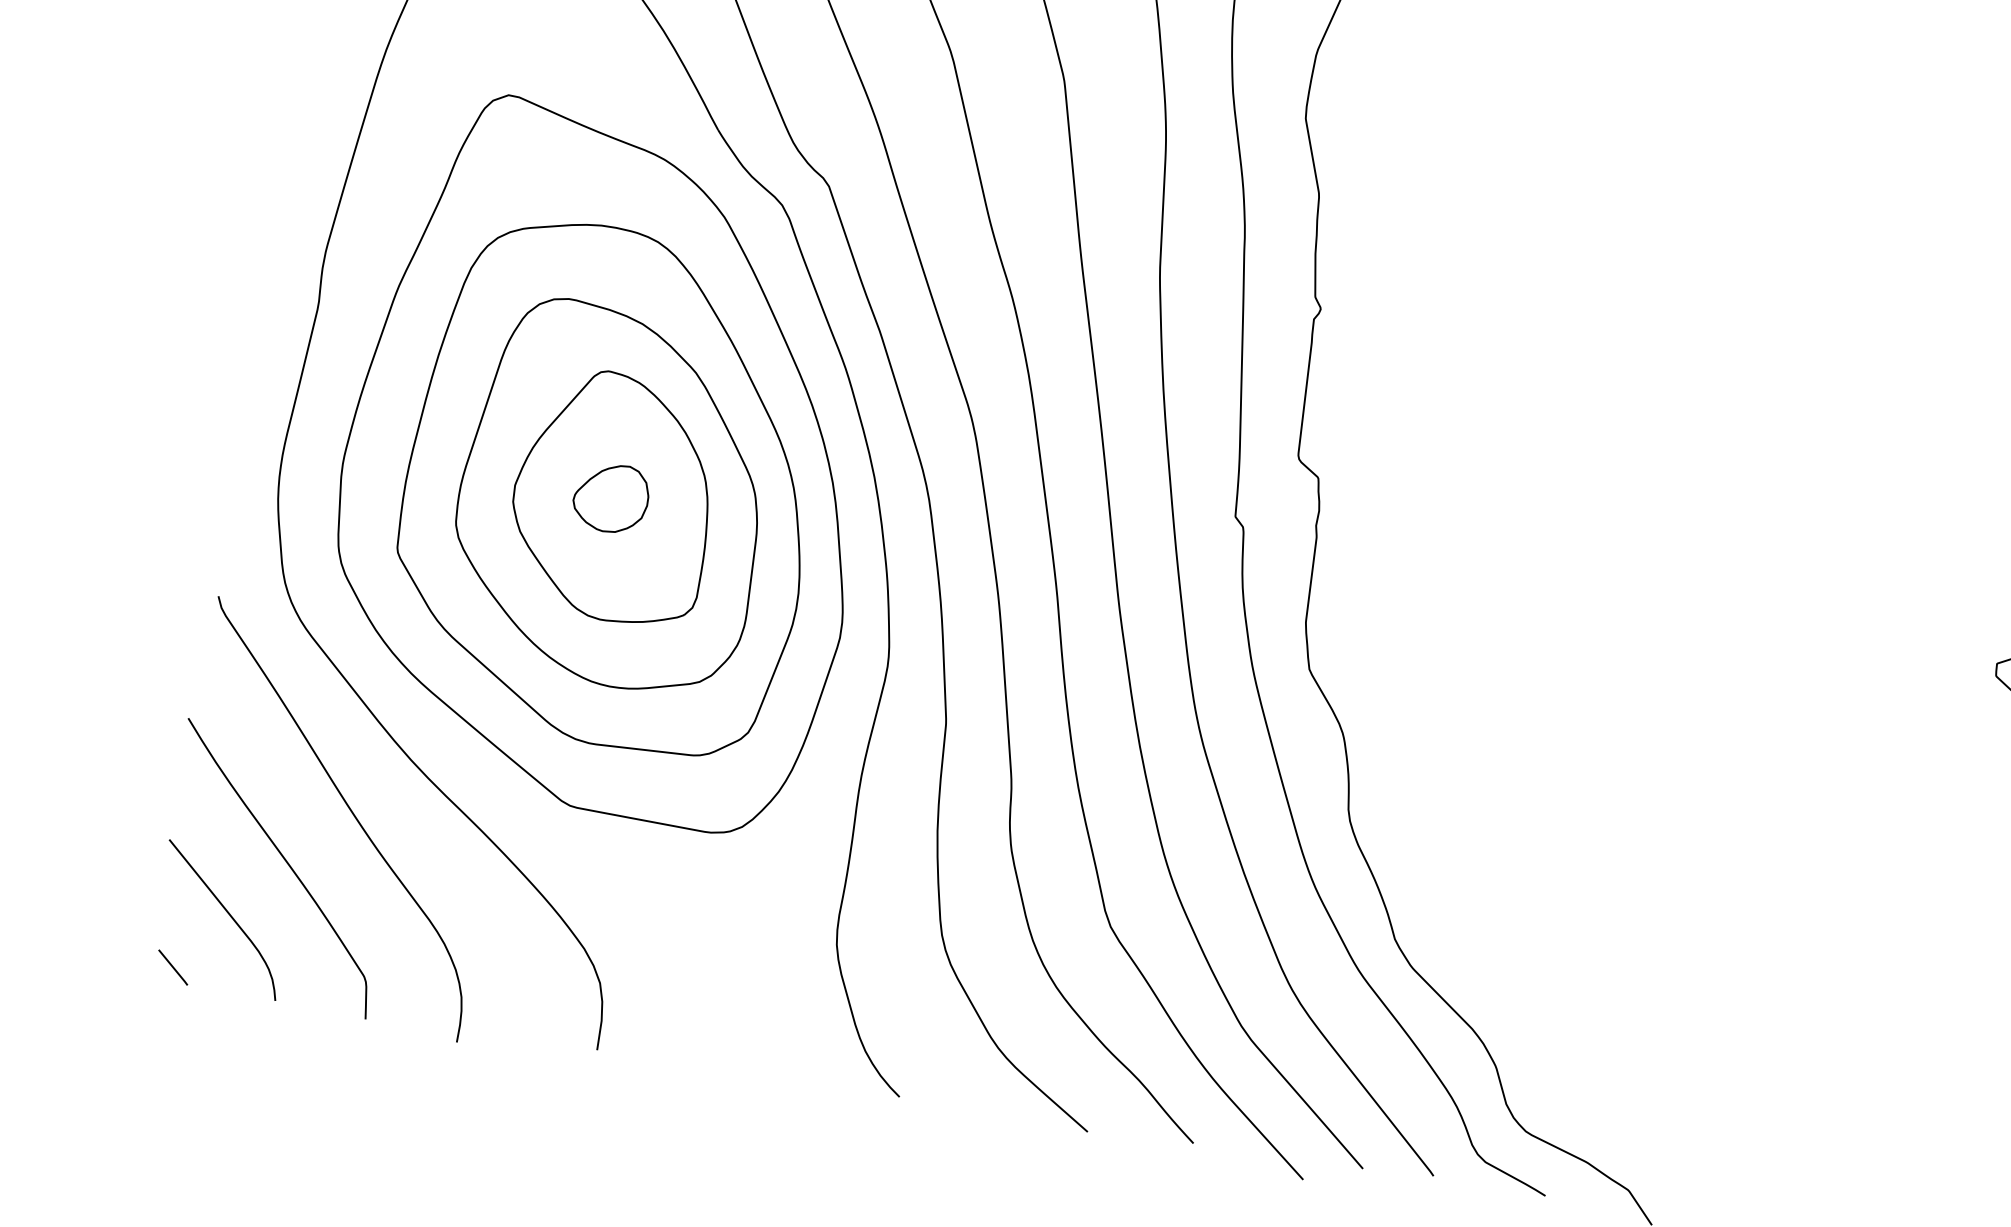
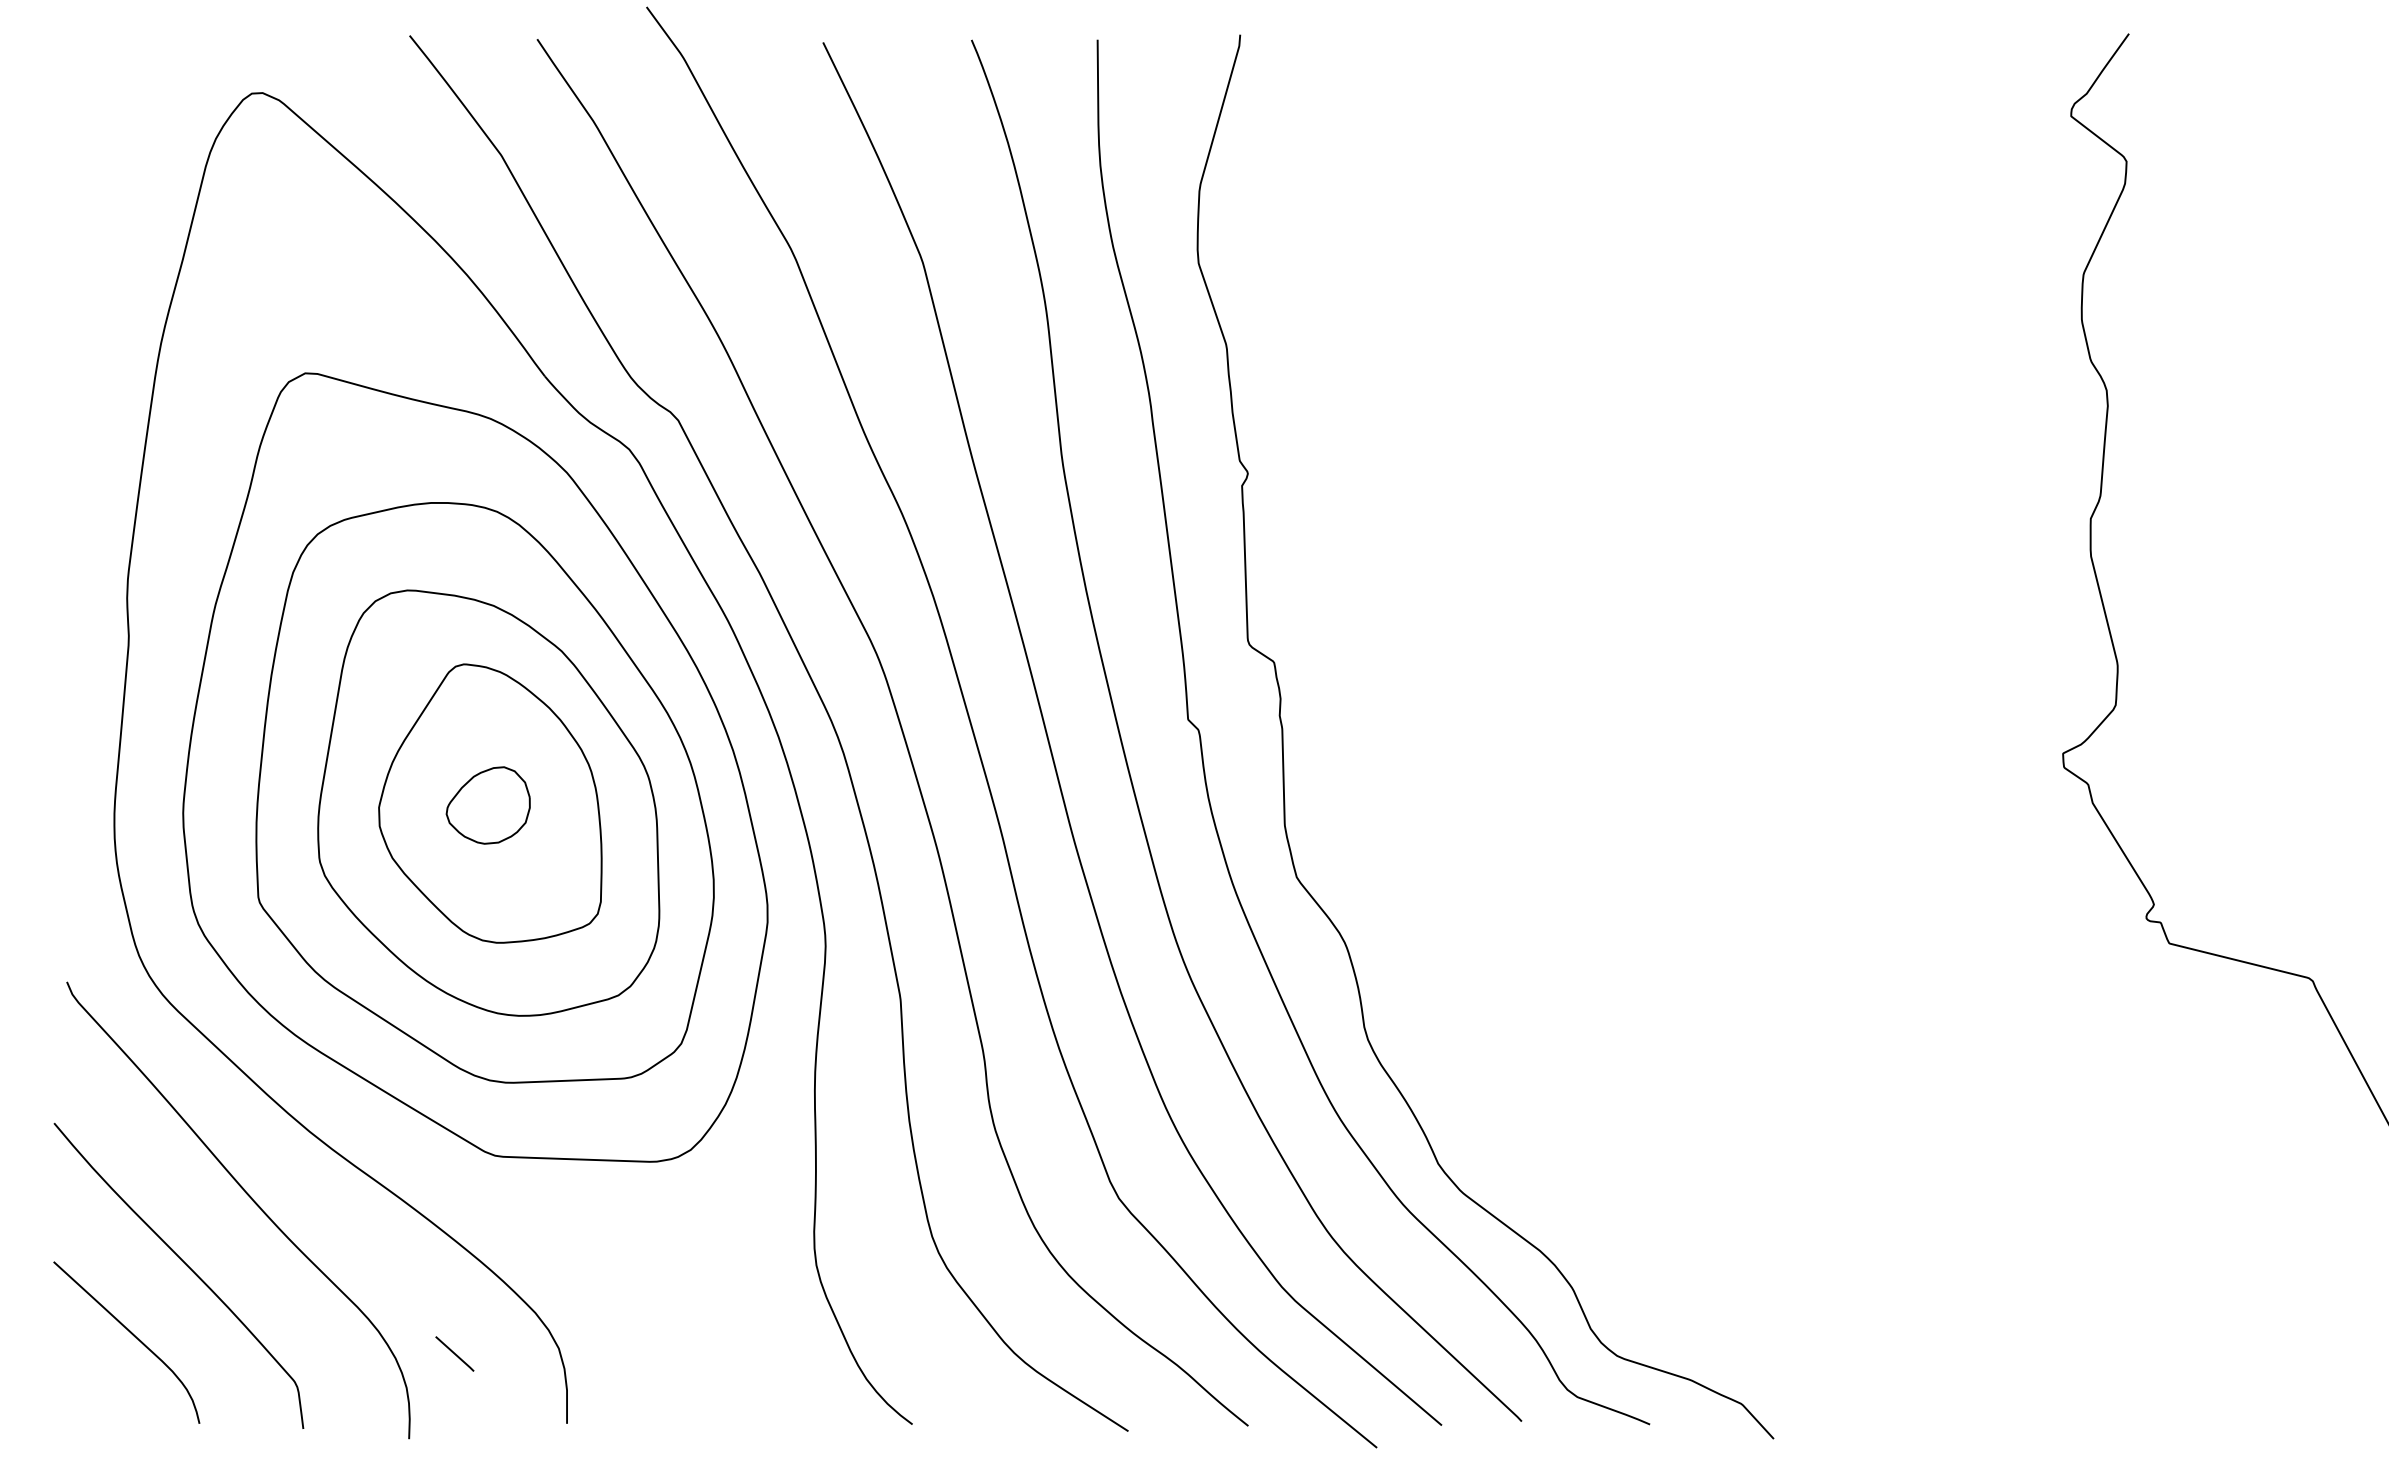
line: (172, 967) -> (454, 1353), moved

